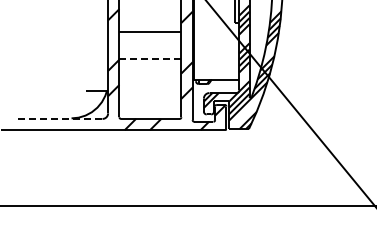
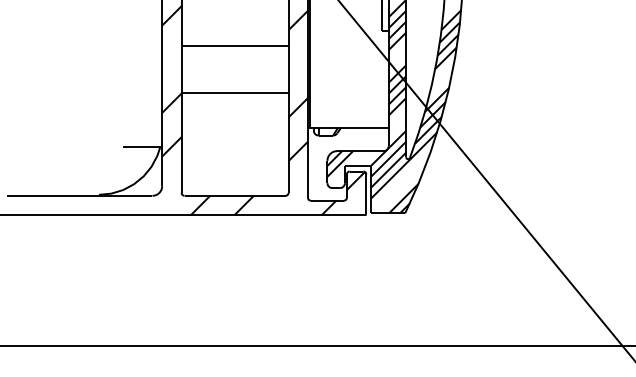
line: (150, 59) -> (235, 93), dashed -> solid
line: (60, 118) -> (79, 195), dashed -> solid

